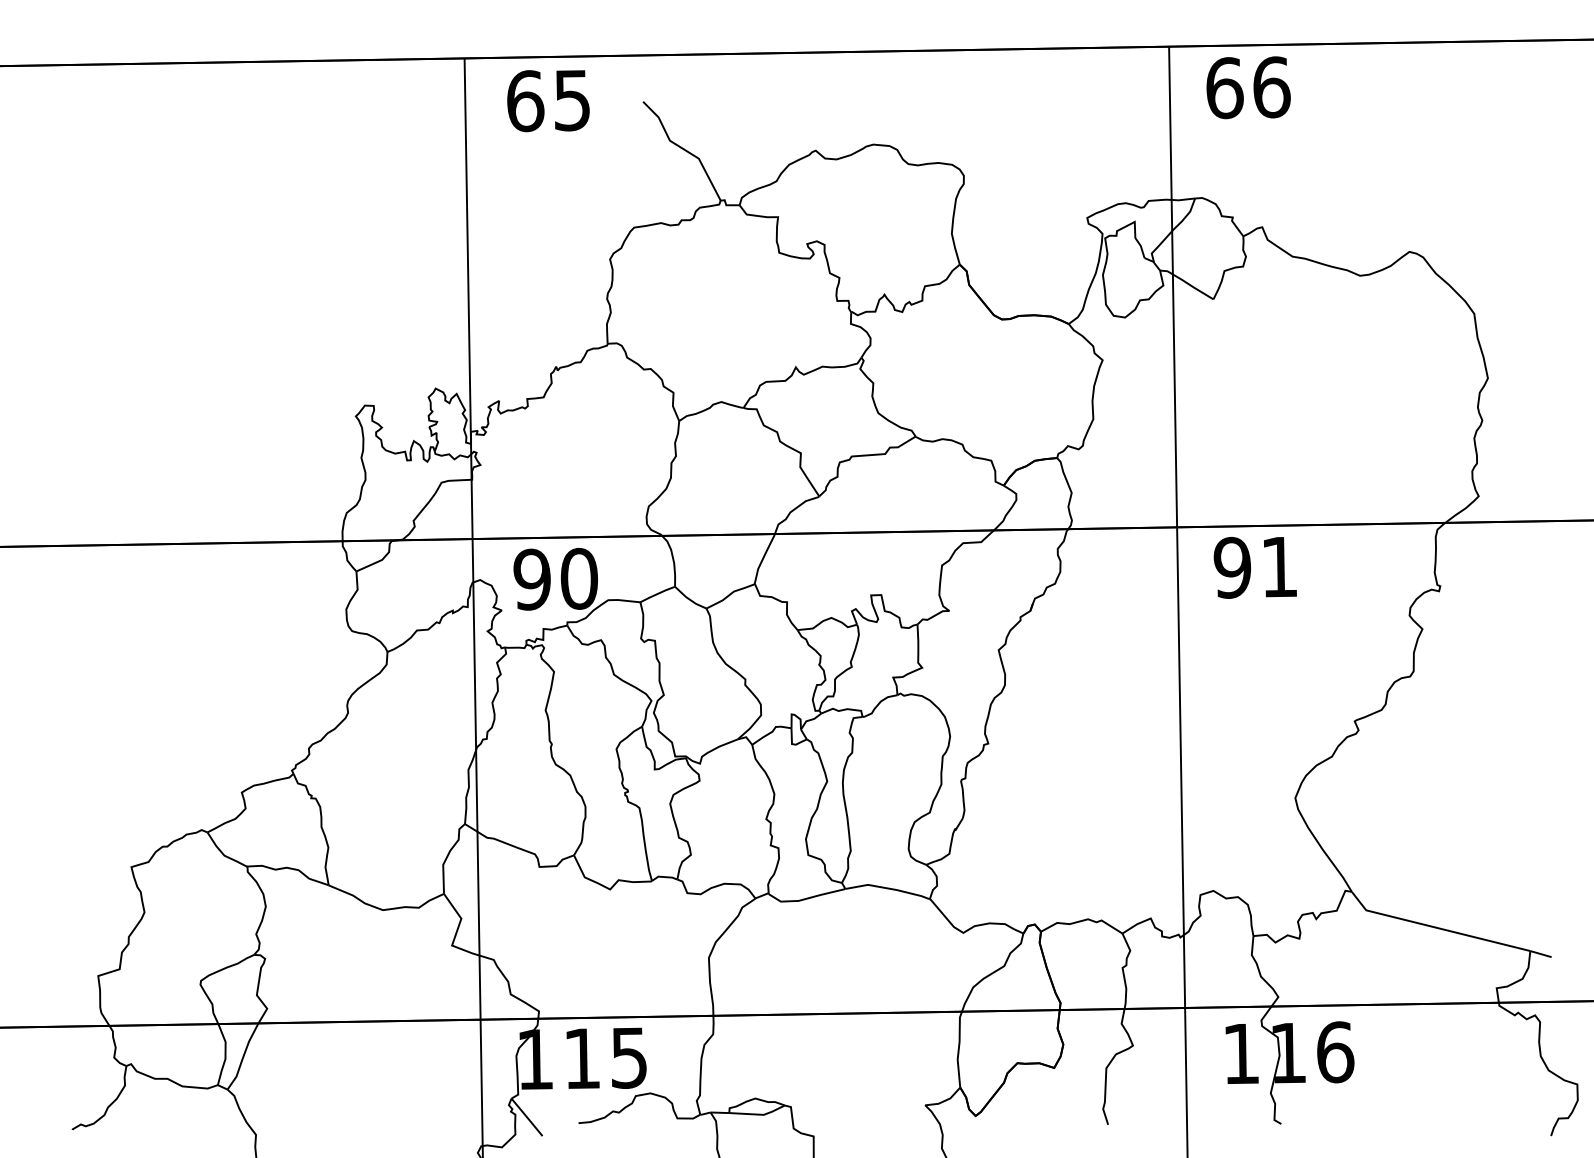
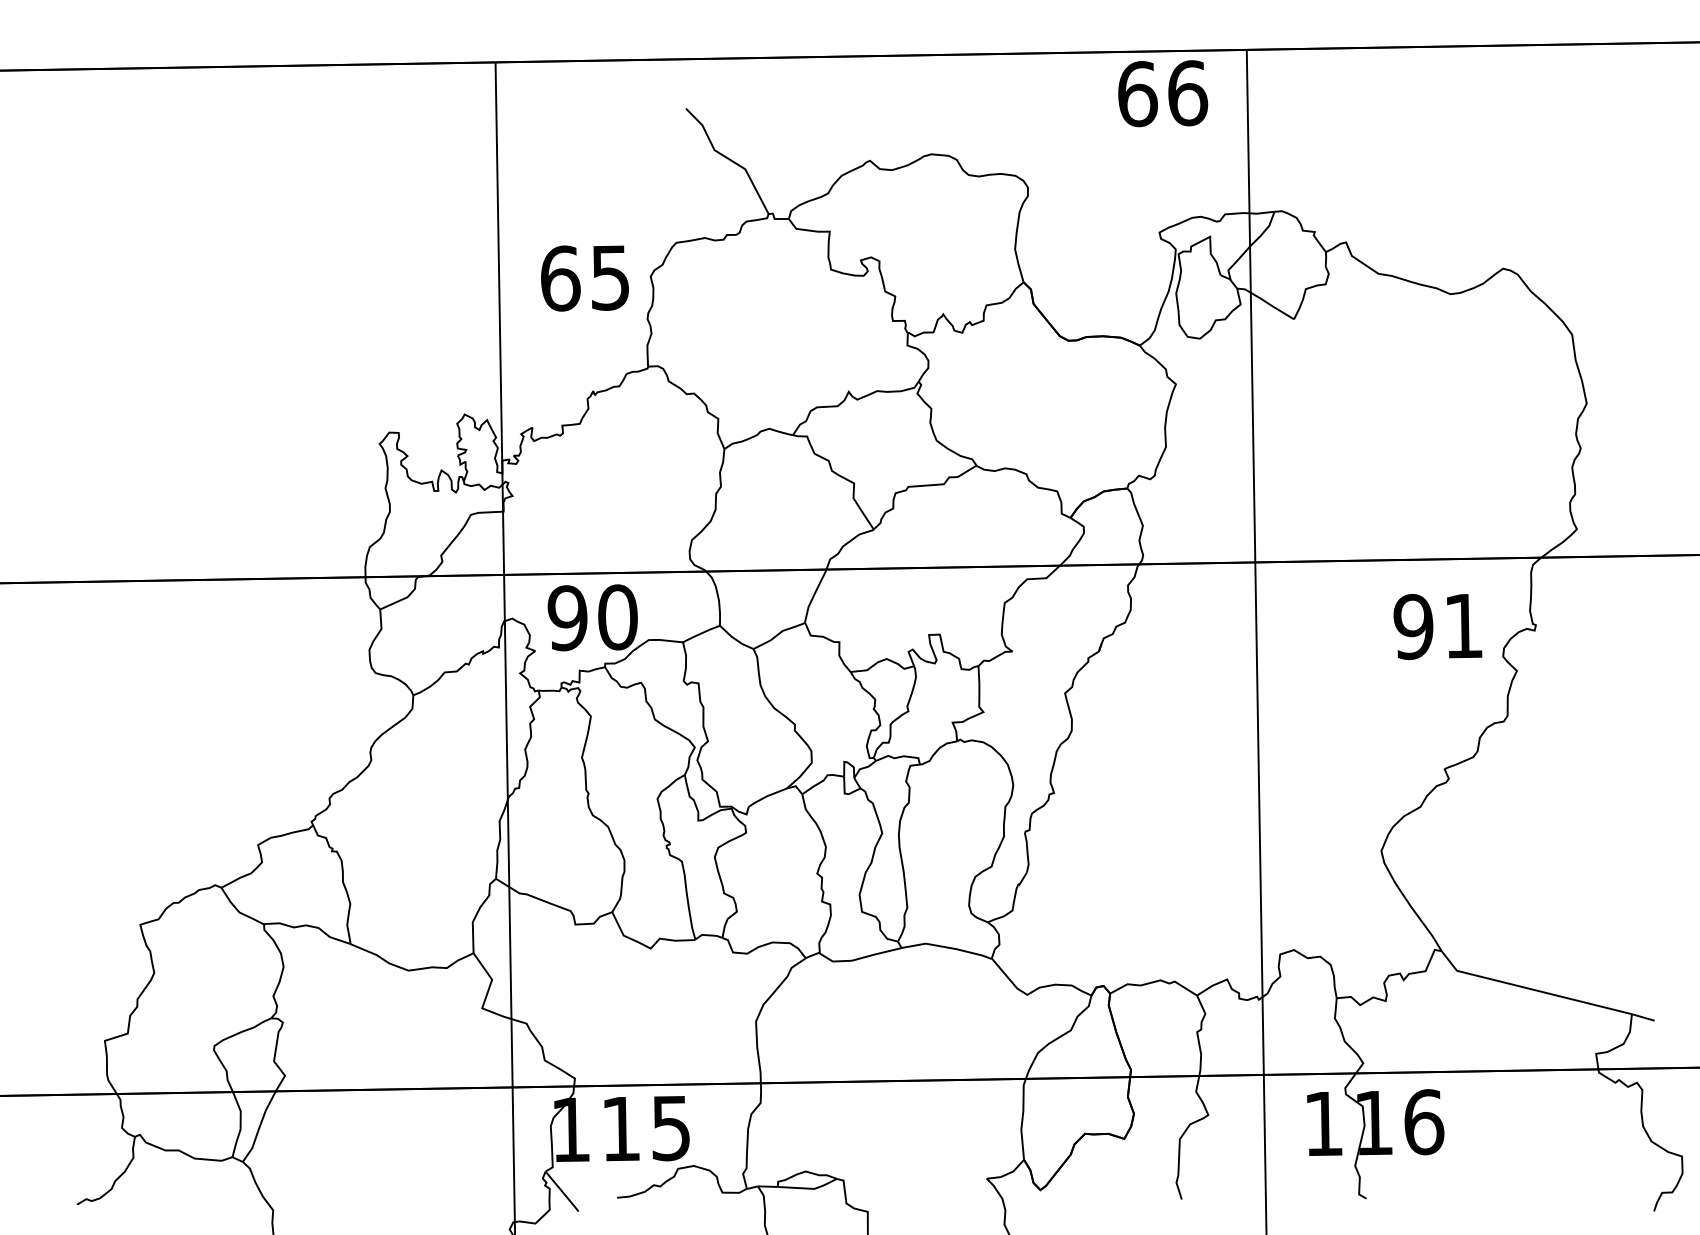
text: (1248, 87) -> (1162, 93), moved
text: (548, 101) -> (585, 278), moved
text: (1254, 567) -> (1436, 626), moved

